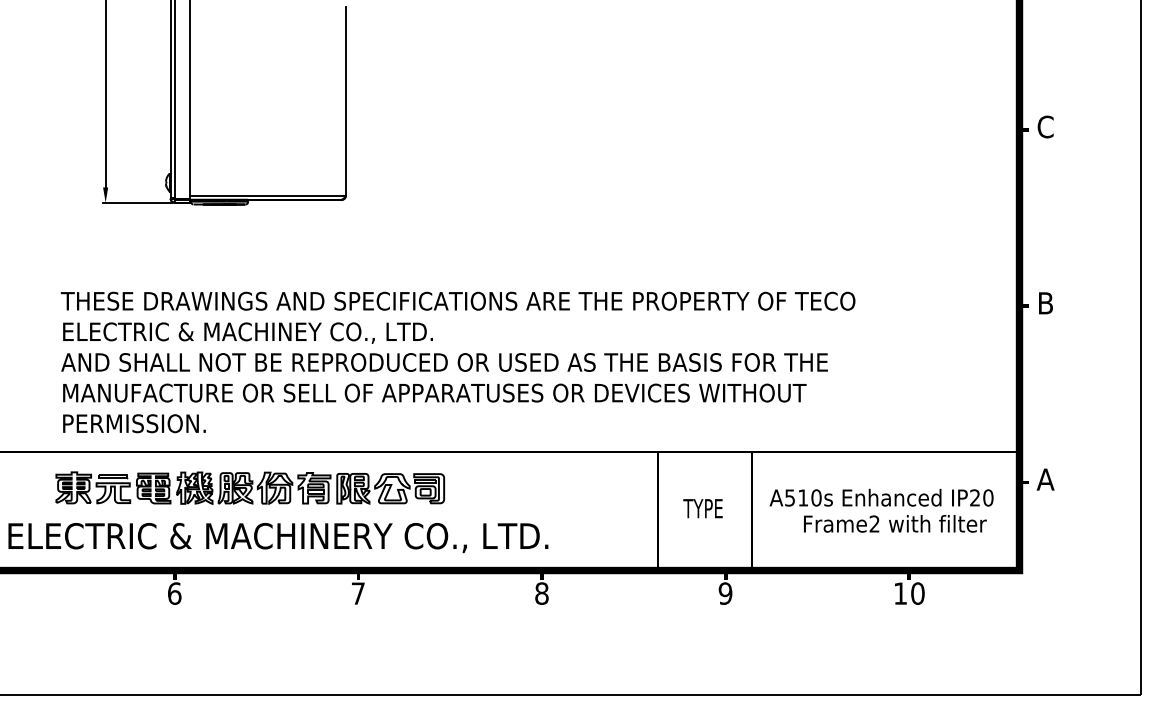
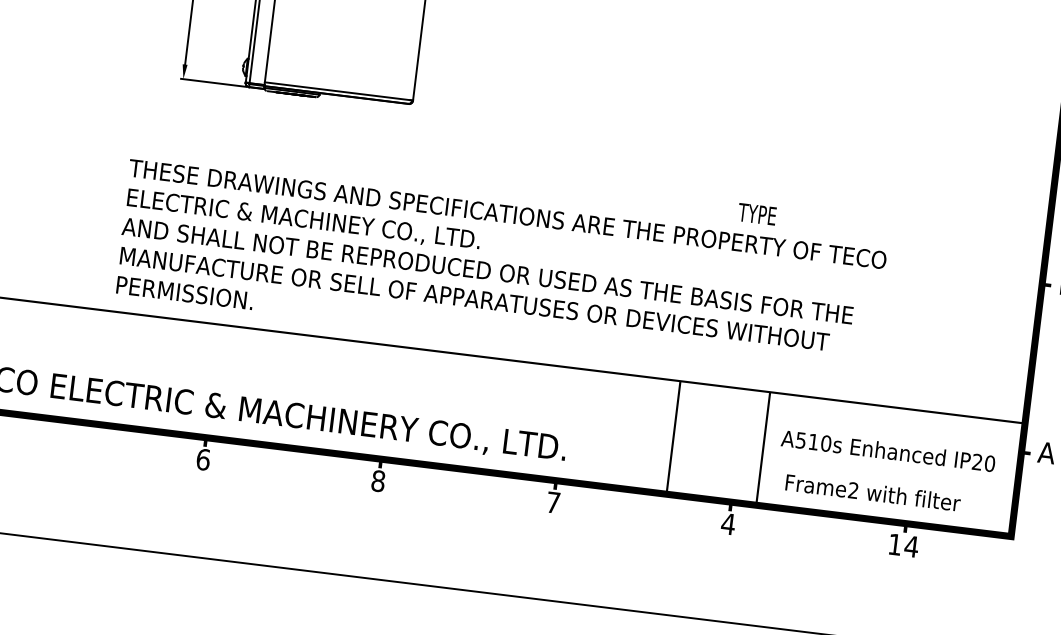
part: (250, 487) -> (288, 367), removed
text: (702, 508) -> (756, 214), moved
text: (895, 523) -> (873, 492), moved
text: (358, 593) -> (378, 481), 7 -> 8
text: (541, 593) -> (552, 502), 8 -> 7
text: (725, 593) -> (728, 524), 9 -> 4
text: (917, 593) -> (911, 546), 10 -> 14

